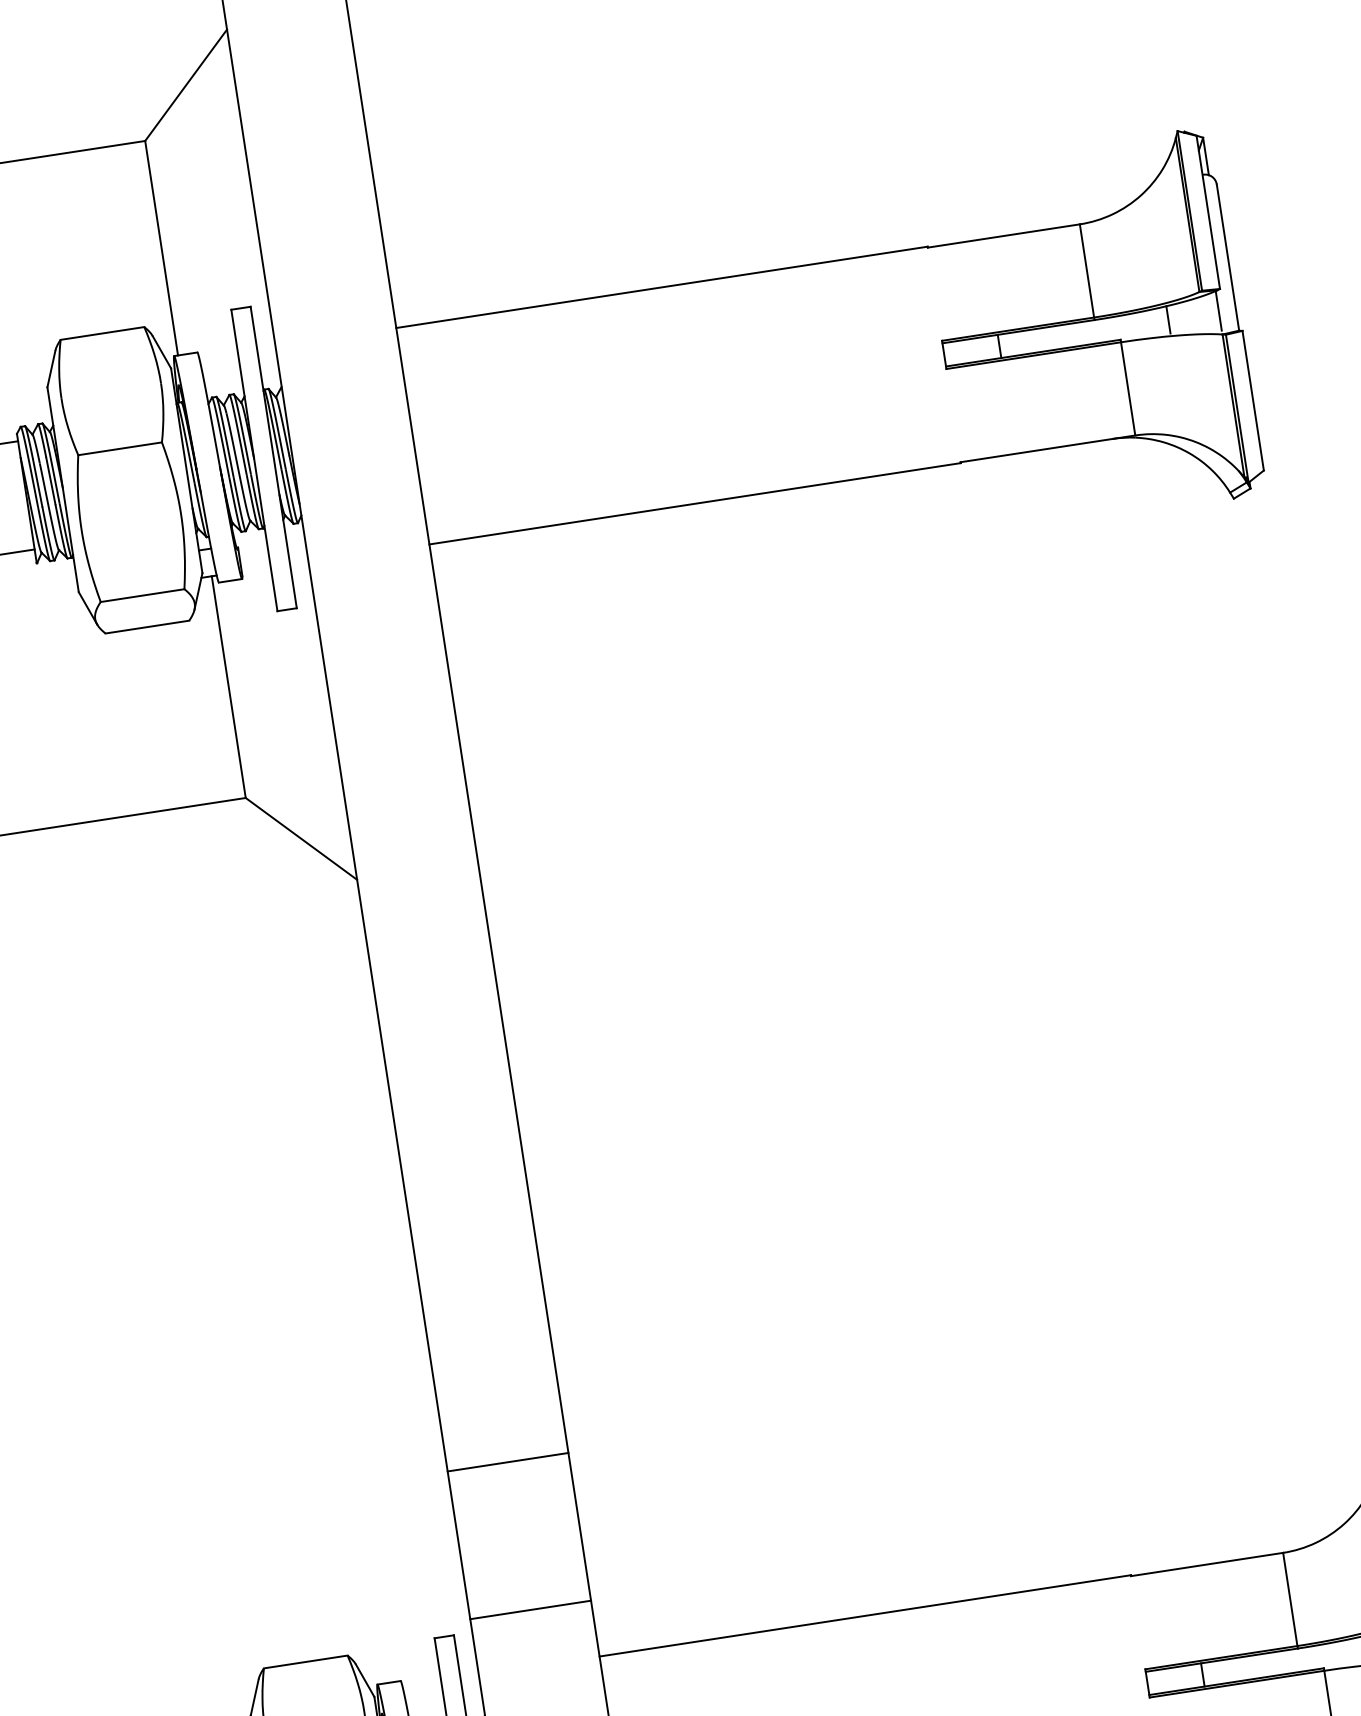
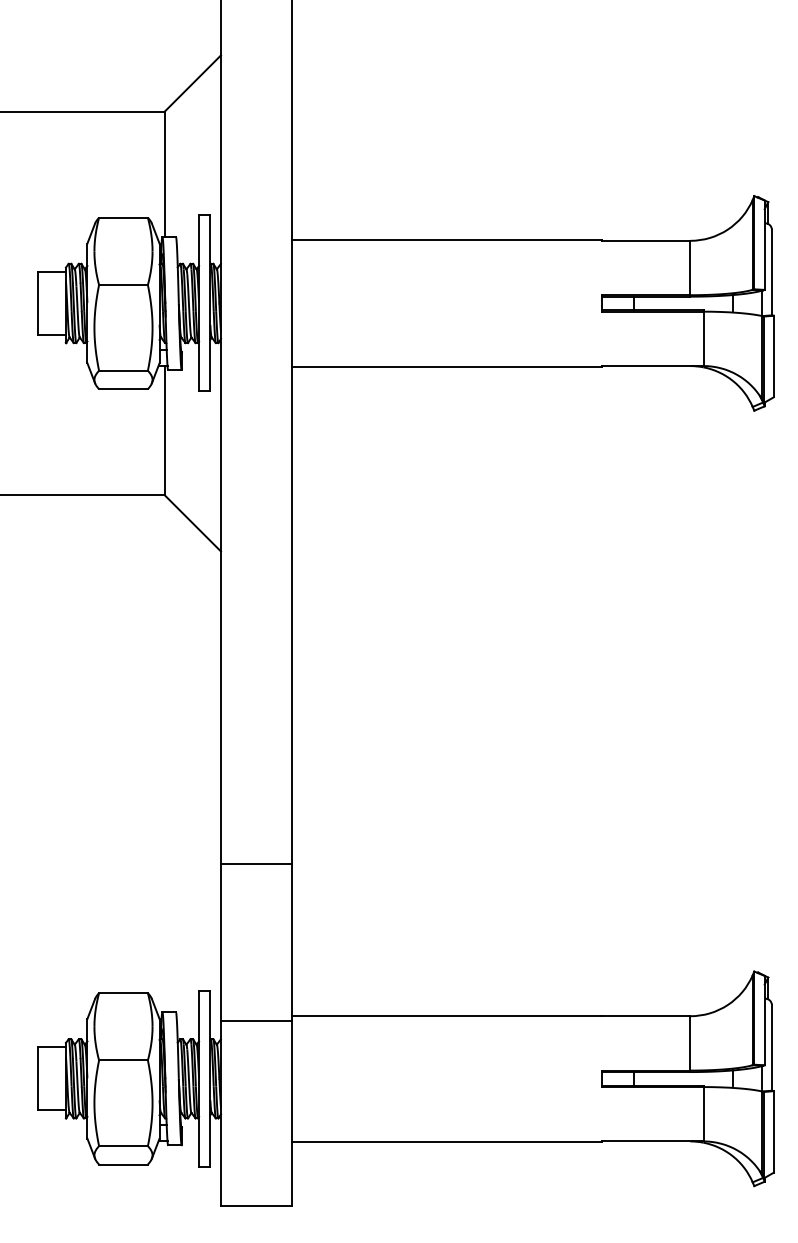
line: (508, 1461) -> (256, 863), moved
line: (531, 1610) -> (256, 1021), moved

